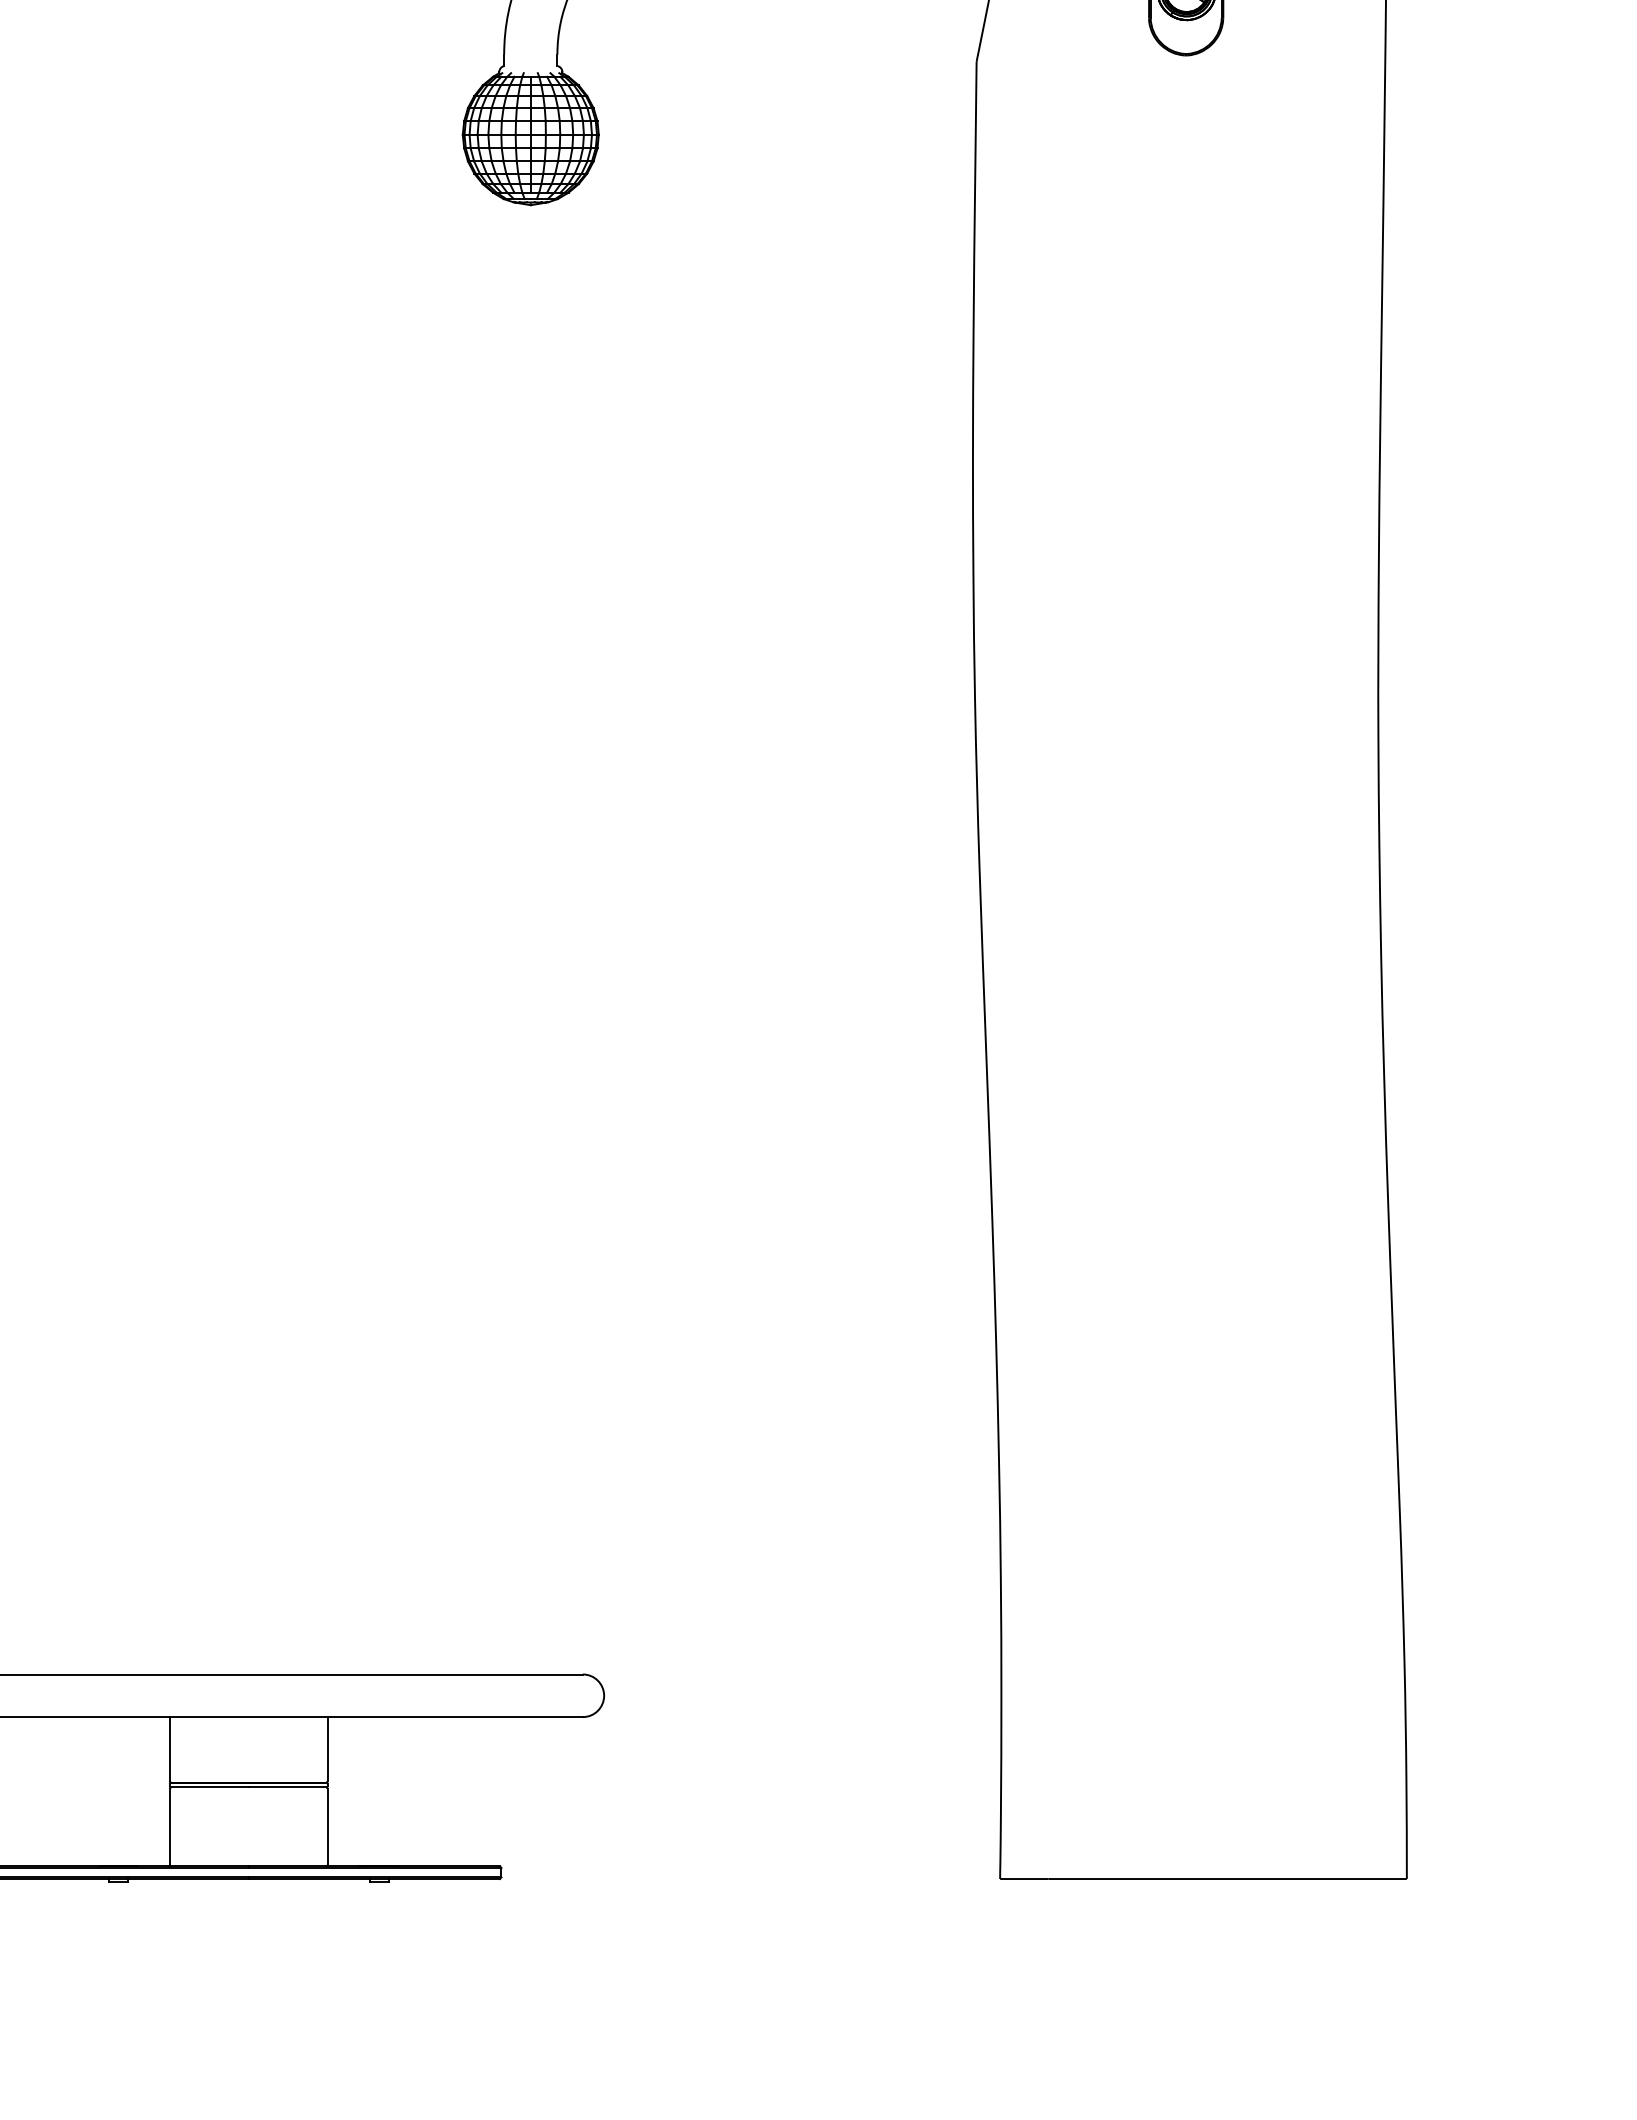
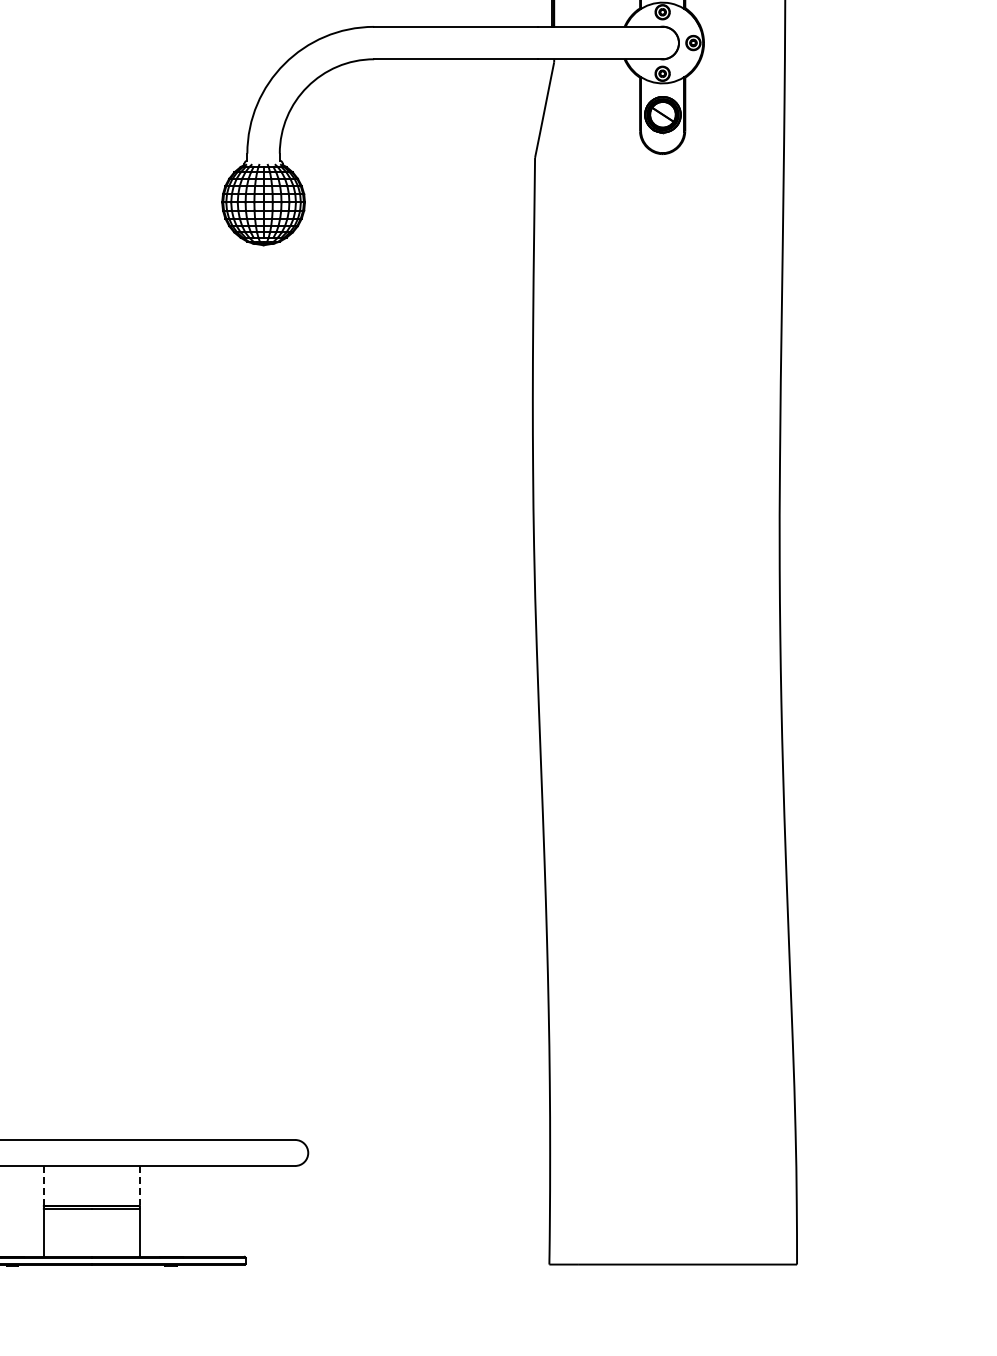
line: (169, 1749) -> (43, 1185), solid -> dashed
line: (327, 1749) -> (139, 1185), solid -> dashed

